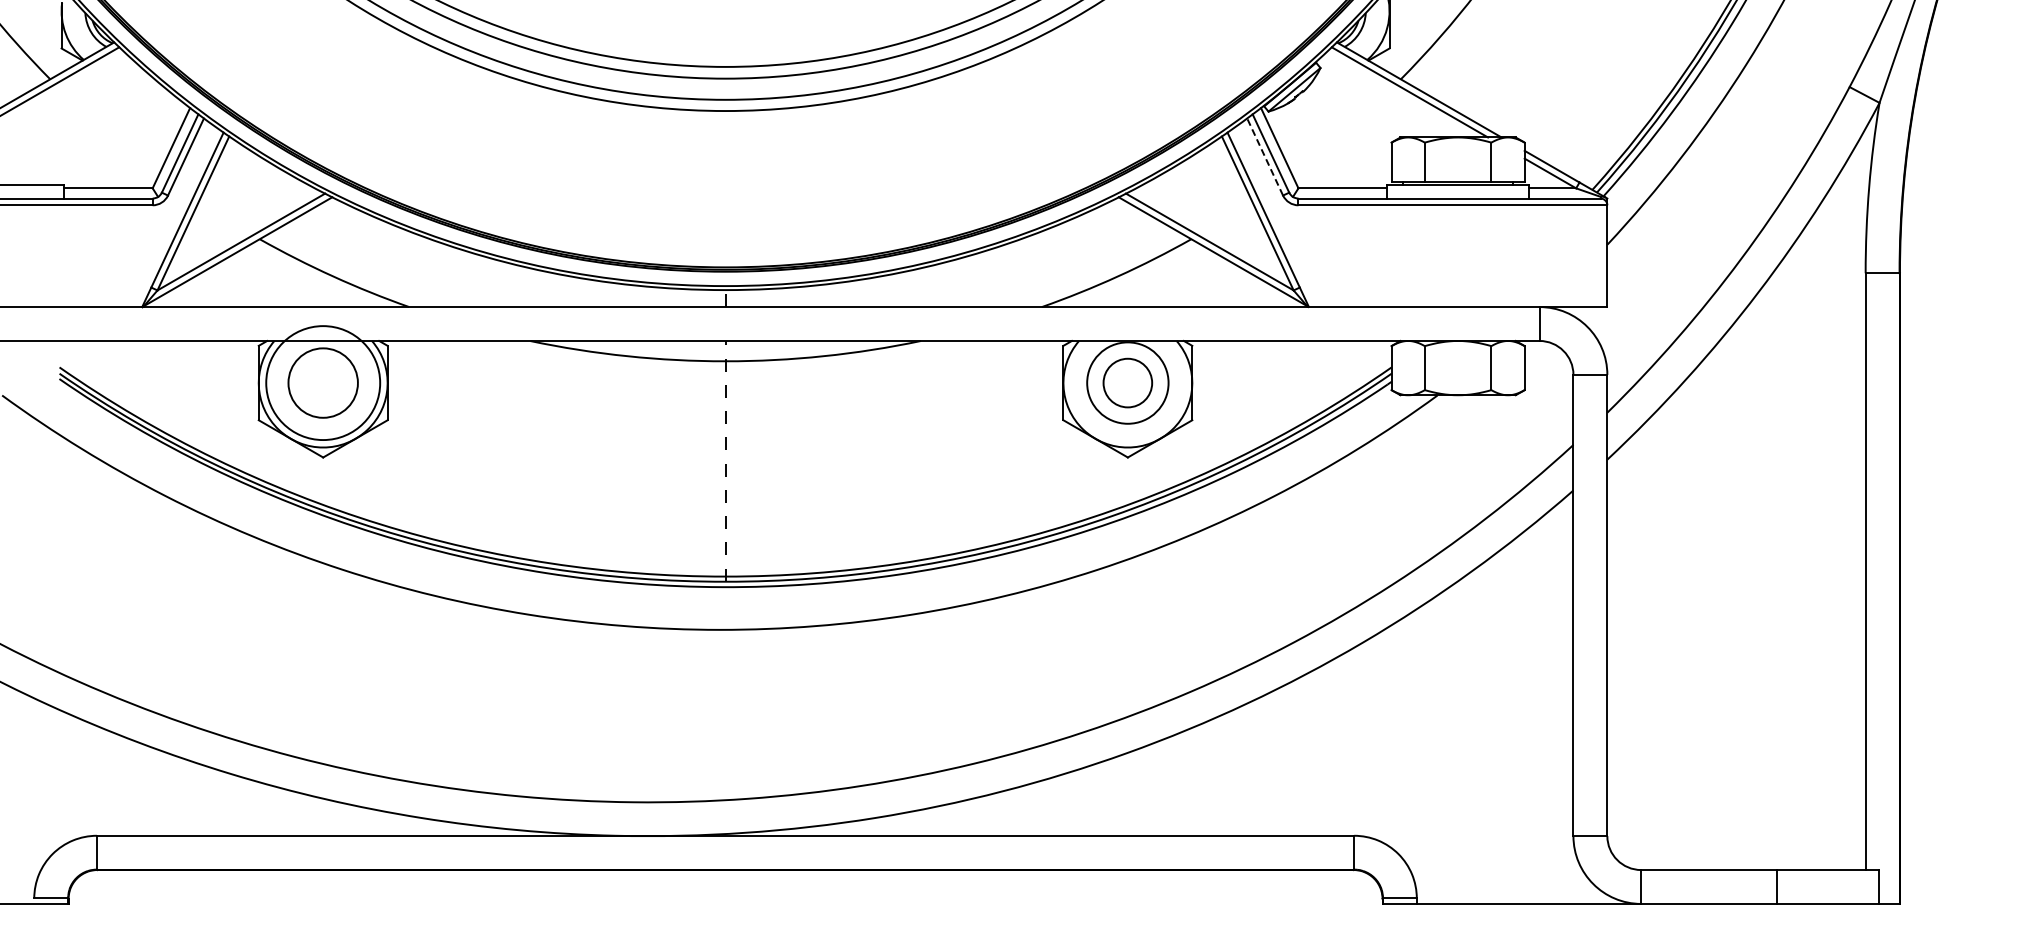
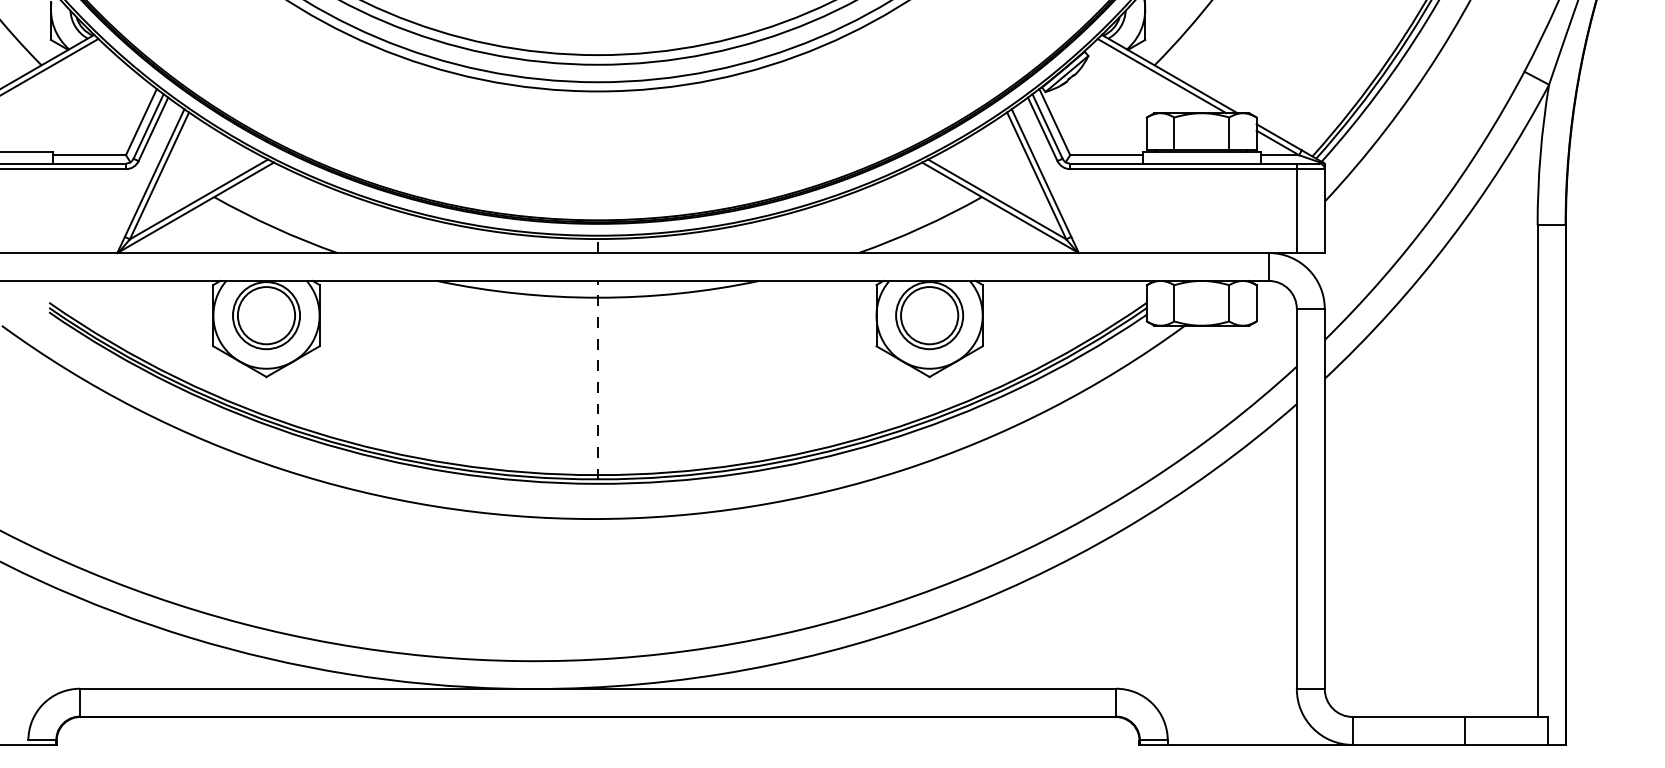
line: (1264, 156) -> (1042, 128), dashed -> solid
line: (1573, 252) -> (1296, 208), added
circle: (322, 382) -> (265, 315), size x0.71
circle: (1127, 382) -> (929, 315), size x1.43

